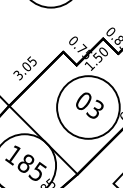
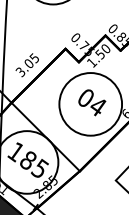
text: (95, 109) -> (97, 106), 03 -> 04

